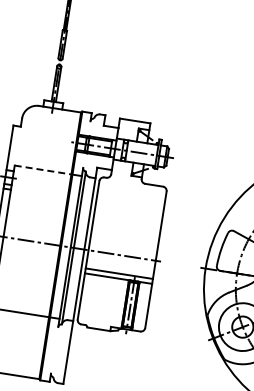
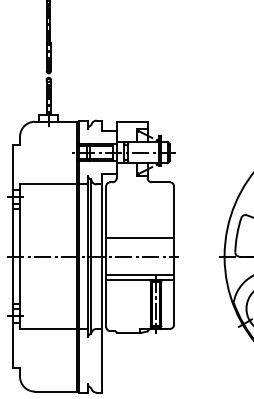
line: (42, 170) -> (48, 184), dashed -> solid
line: (125, 236) -> (140, 237), added

